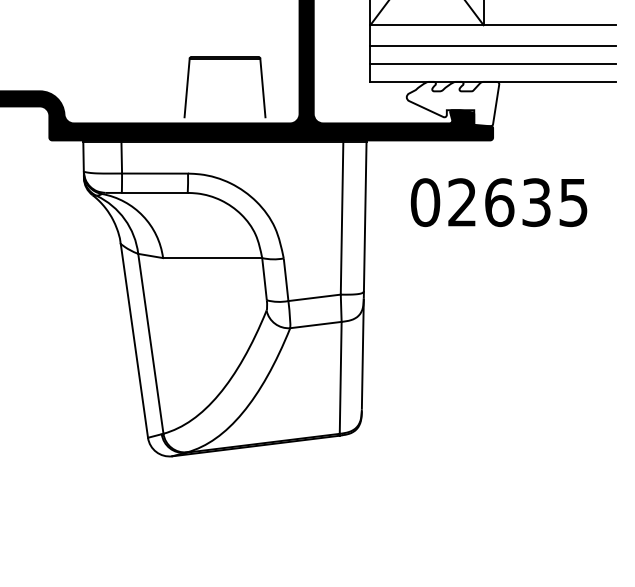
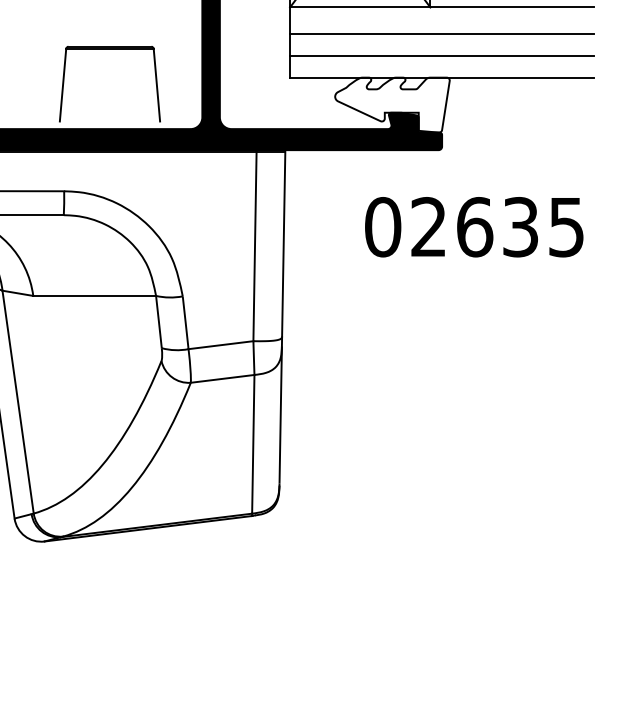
text: (498, 202) -> (473, 227), moved

